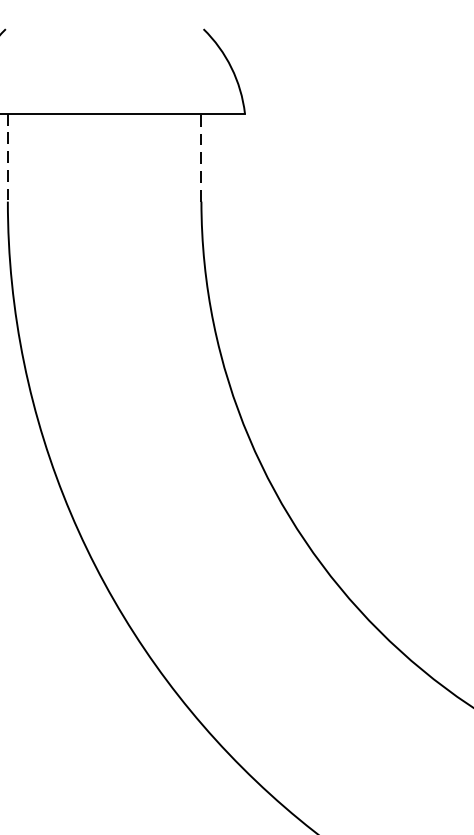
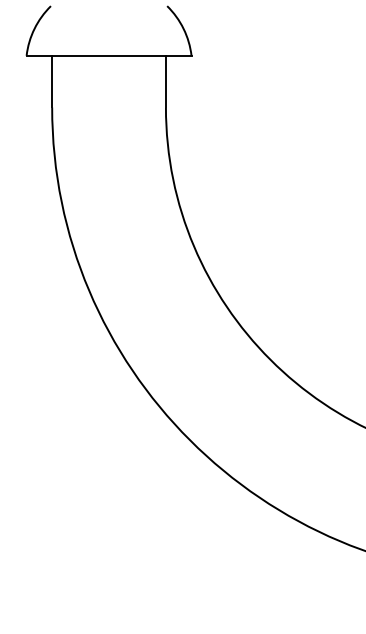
line: (8, 157) -> (52, 81), dashed -> solid
line: (200, 157) -> (165, 81), dashed -> solid

